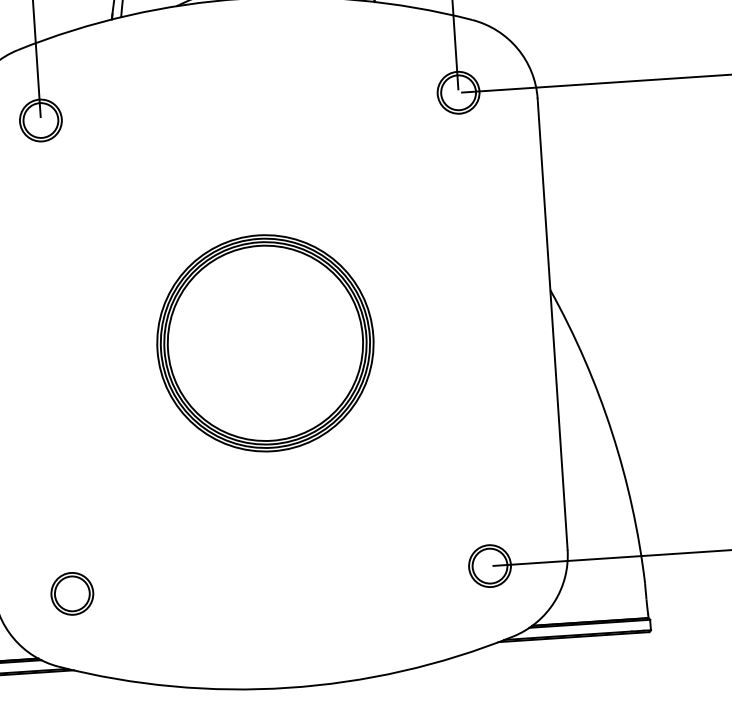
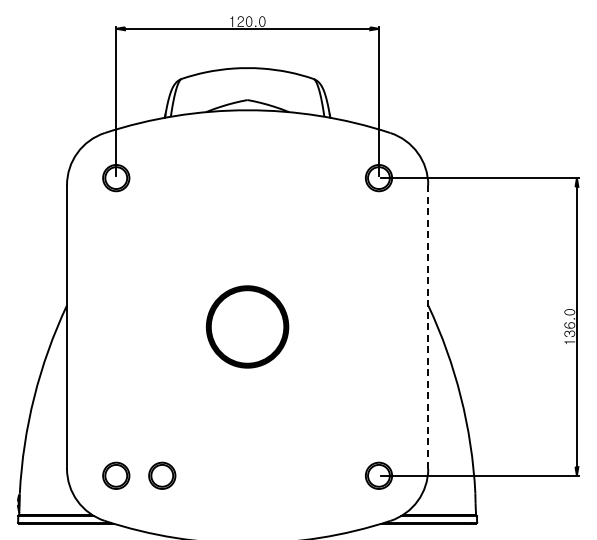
line: (552, 323) -> (428, 326), solid -> dashed
part: (265, 342) -> (247, 326), size x0.6
part: (145, 588) -> (162, 475), added

